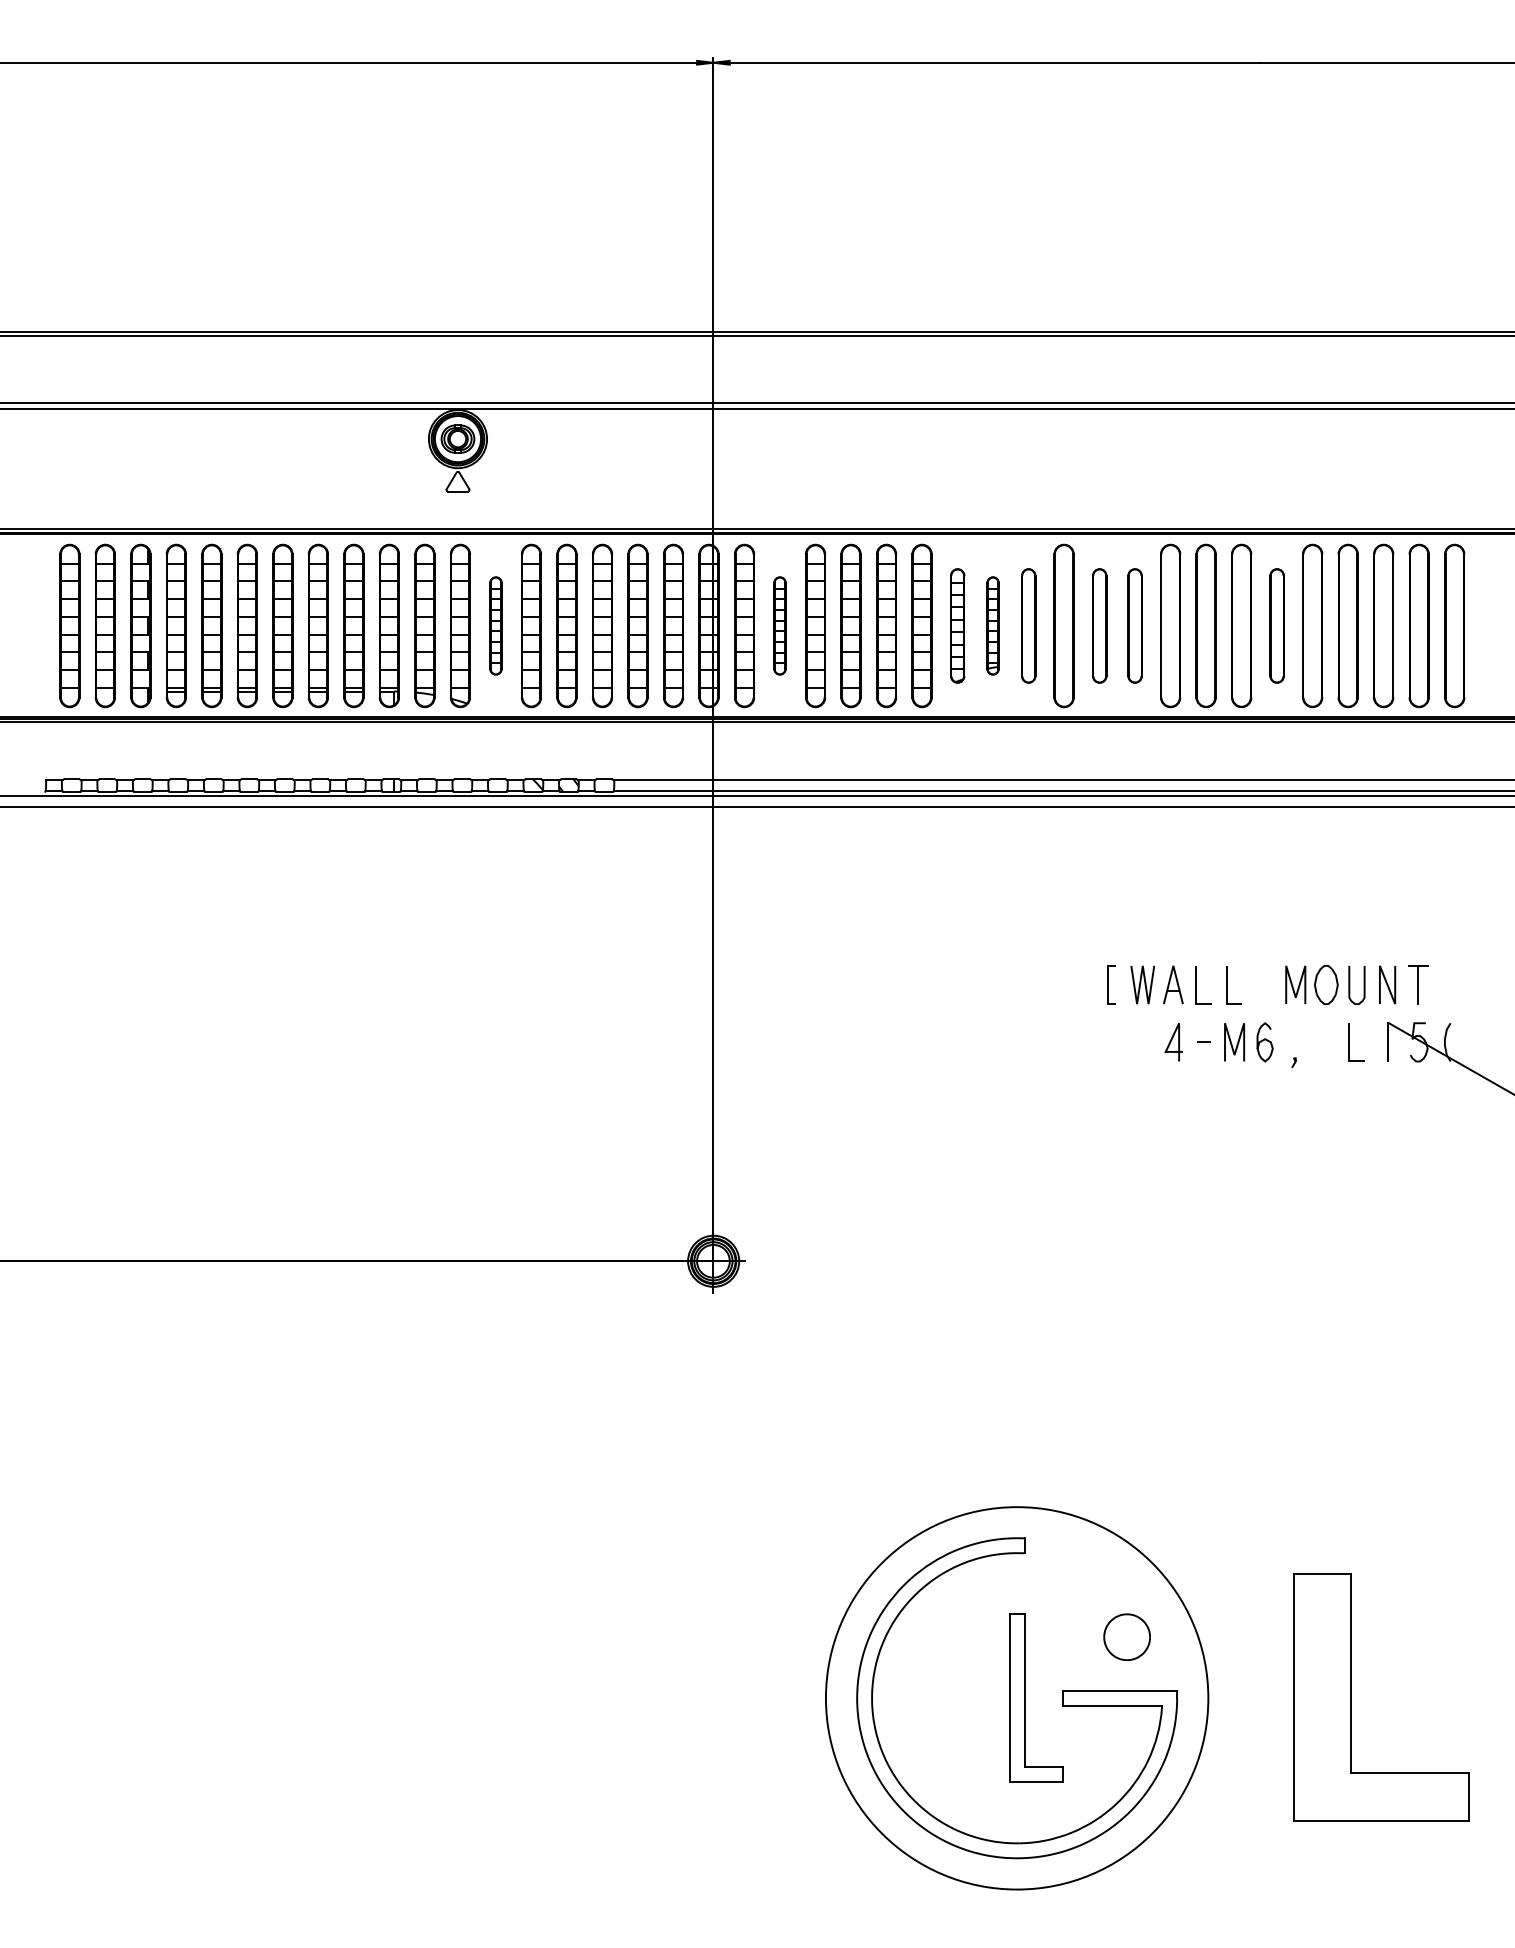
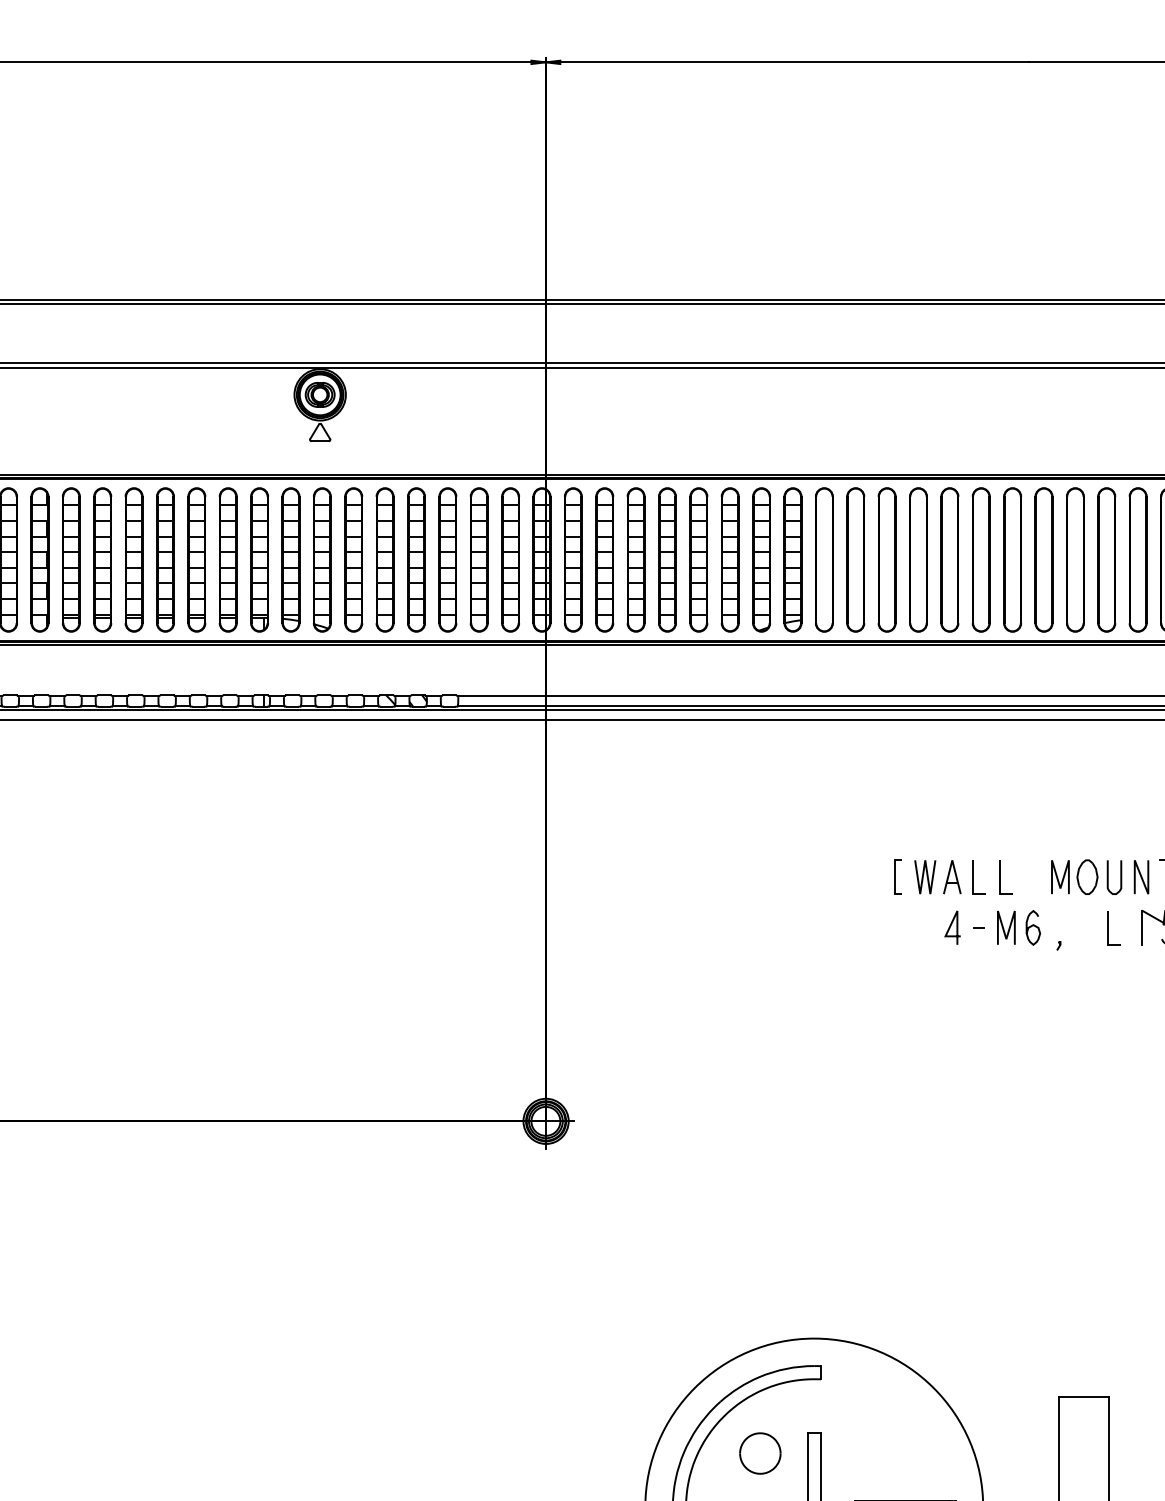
part: (495, 625) -> (353, 559), size x1.67
part: (779, 625) -> (604, 559), size x1.67
part: (957, 625) -> (761, 559), size x1.43
part: (992, 625) -> (792, 559), size x1.67
part: (1028, 625) -> (824, 559), size x1.43
part: (1099, 625) -> (887, 559), size x1.43
part: (1134, 625) -> (917, 559), size x1.43
part: (1276, 625) -> (1043, 559), size x1.43
part: (1126, 1637) -> (759, 1453), moved

